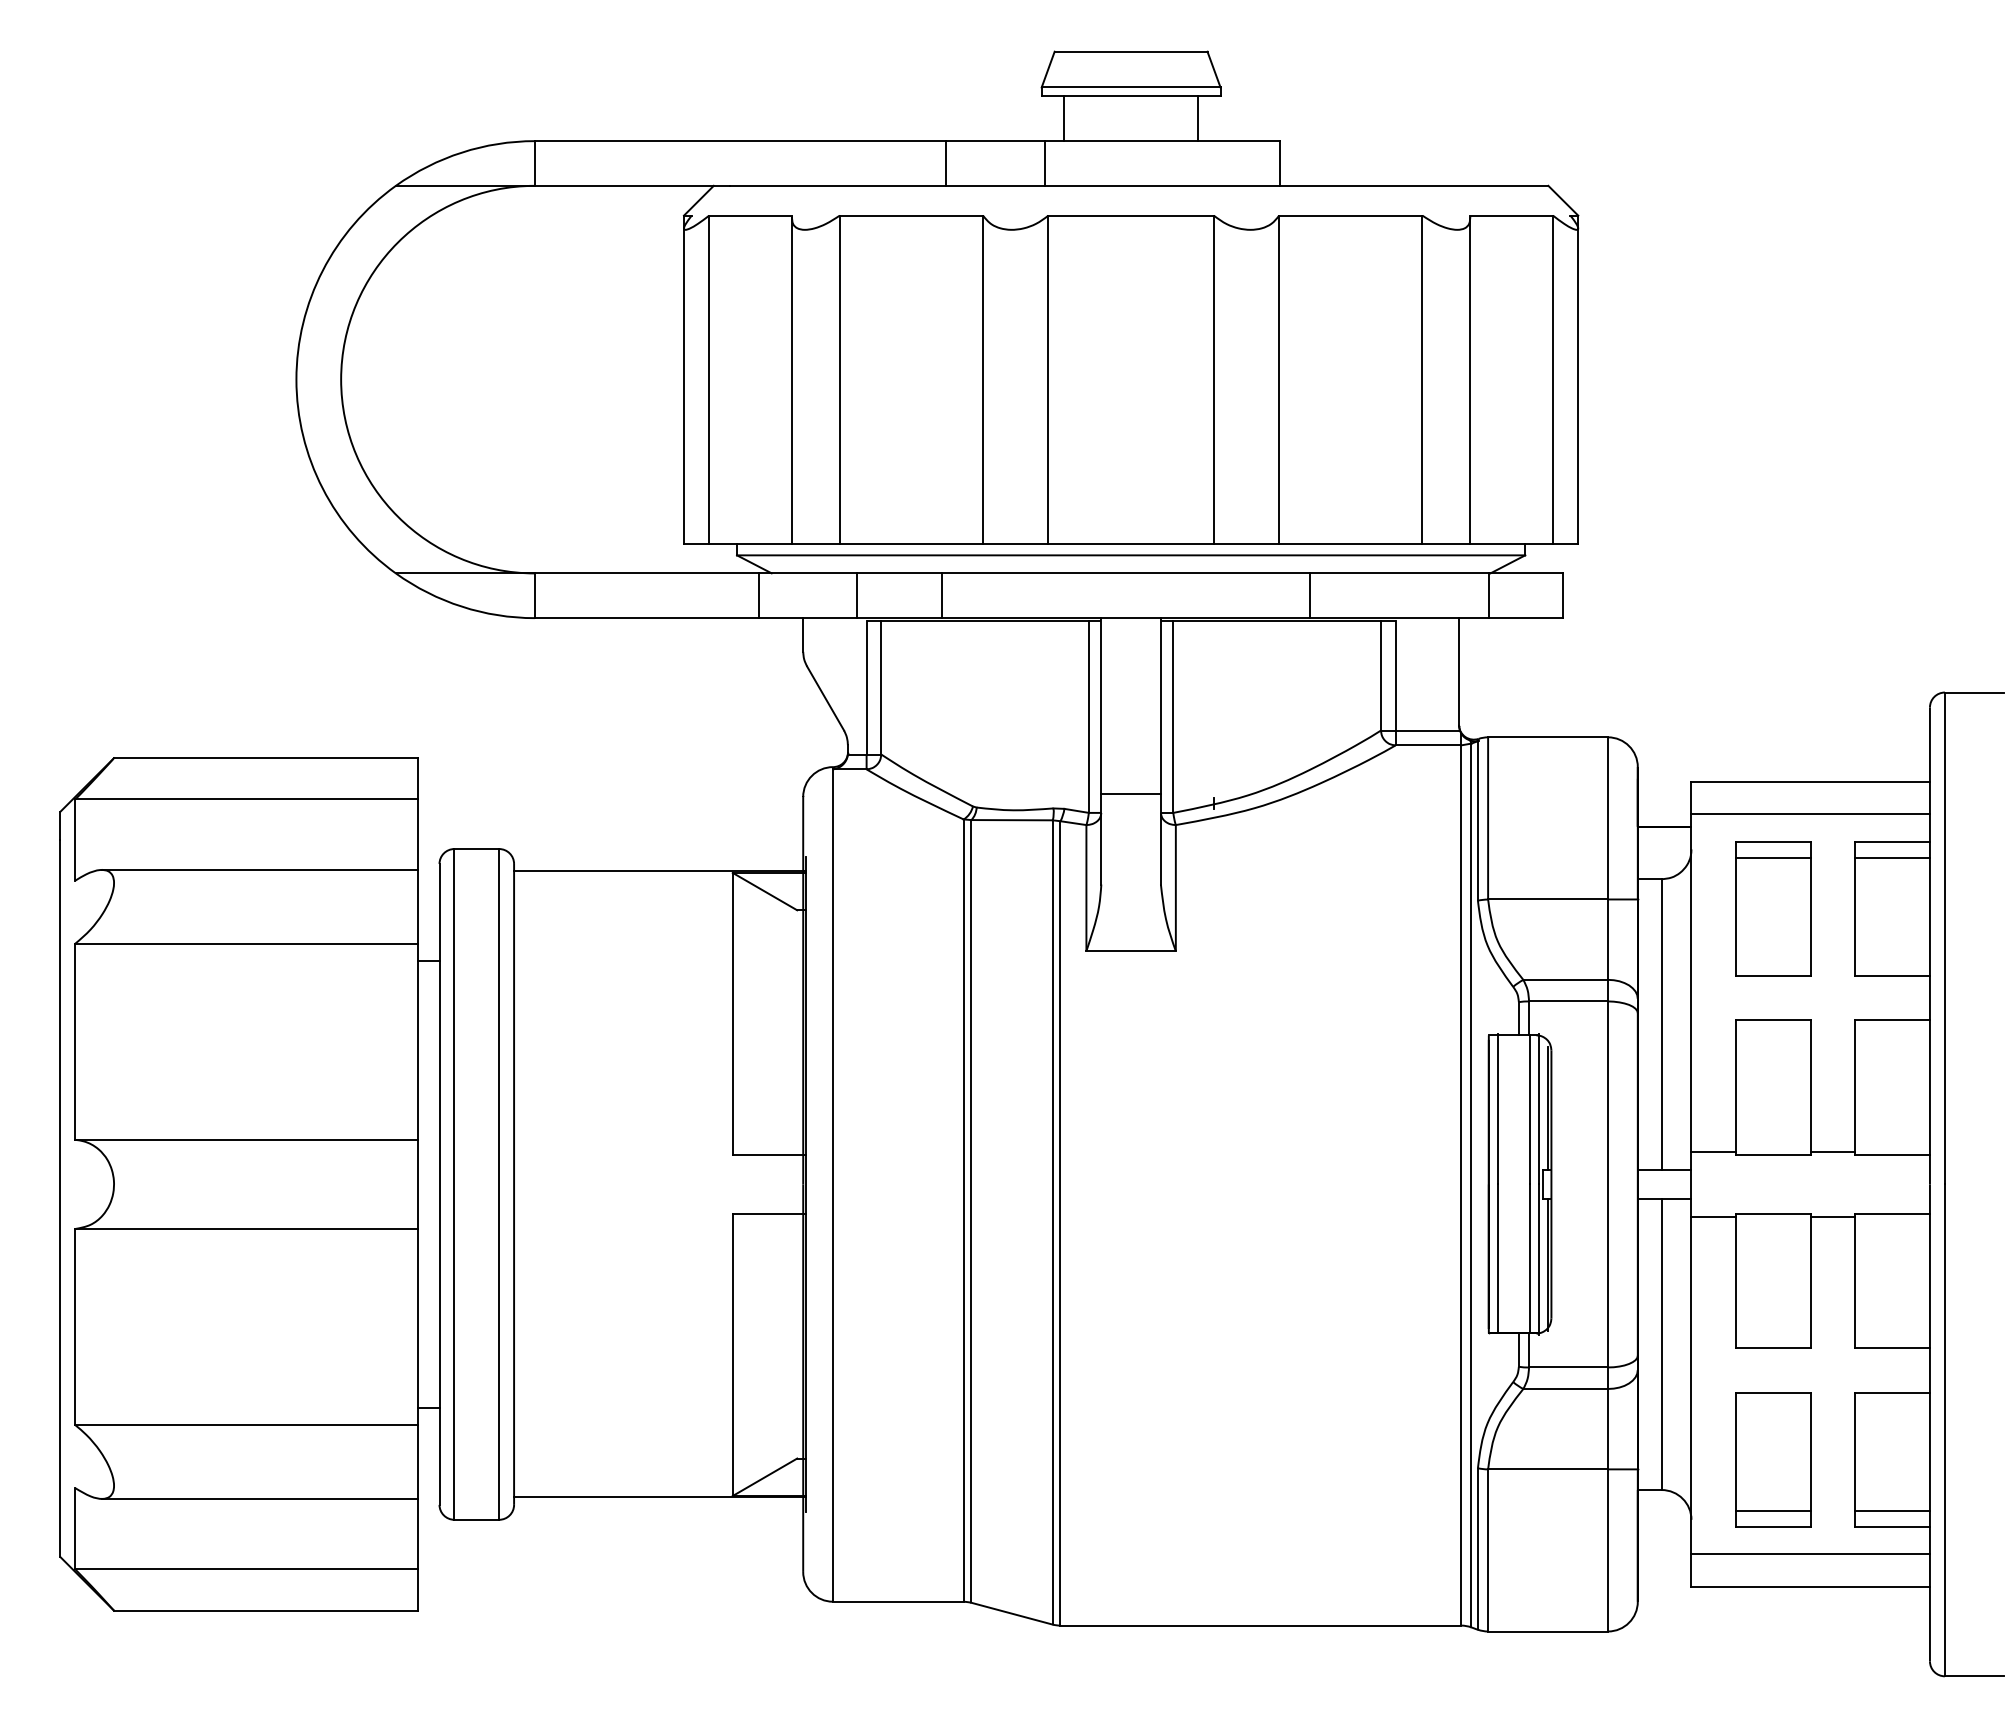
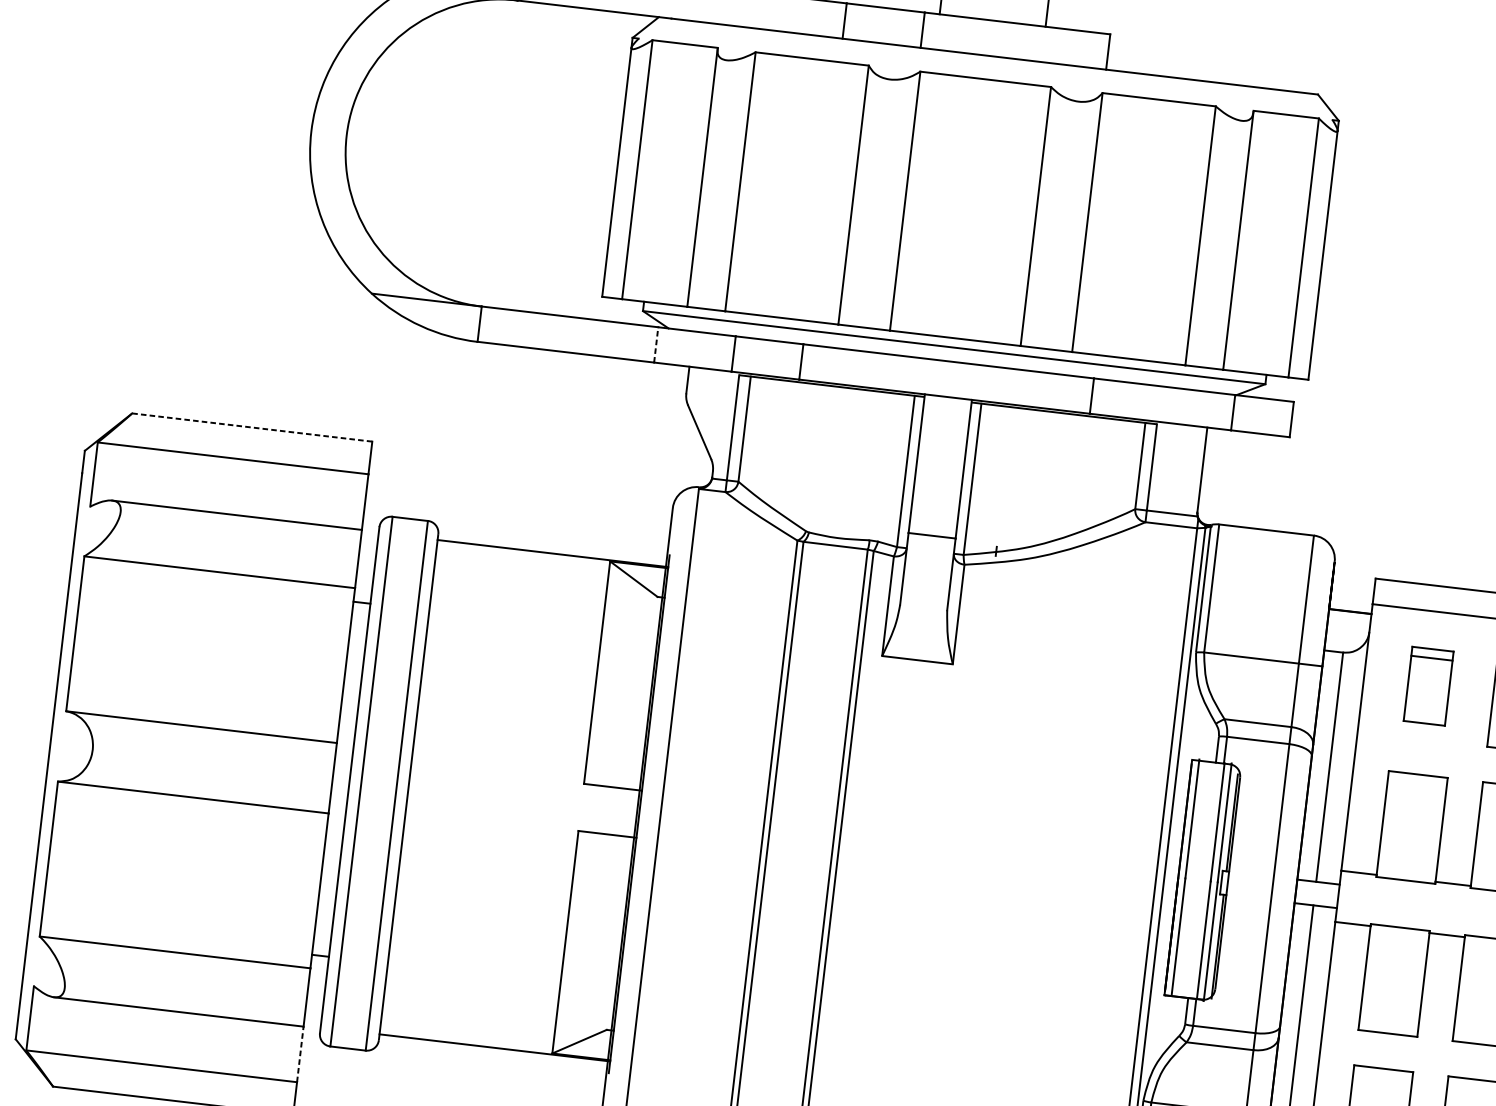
line: (758, 595) -> (656, 344), solid -> dashed
line: (265, 758) -> (251, 427), solid -> dashed
part: (1773, 908) -> (1428, 686), size x0.7
line: (418, 1533) -> (300, 1053), solid -> dashed

